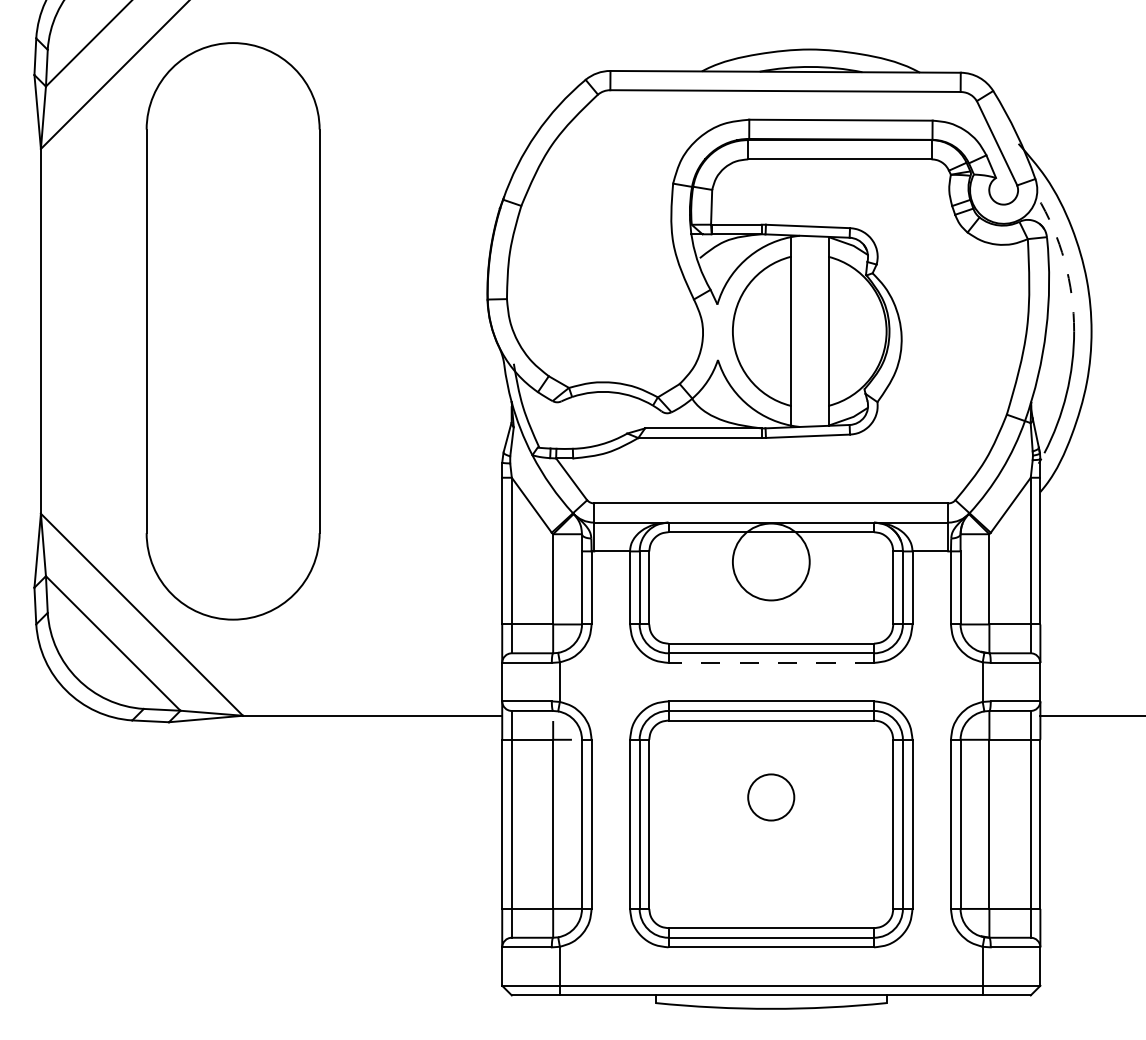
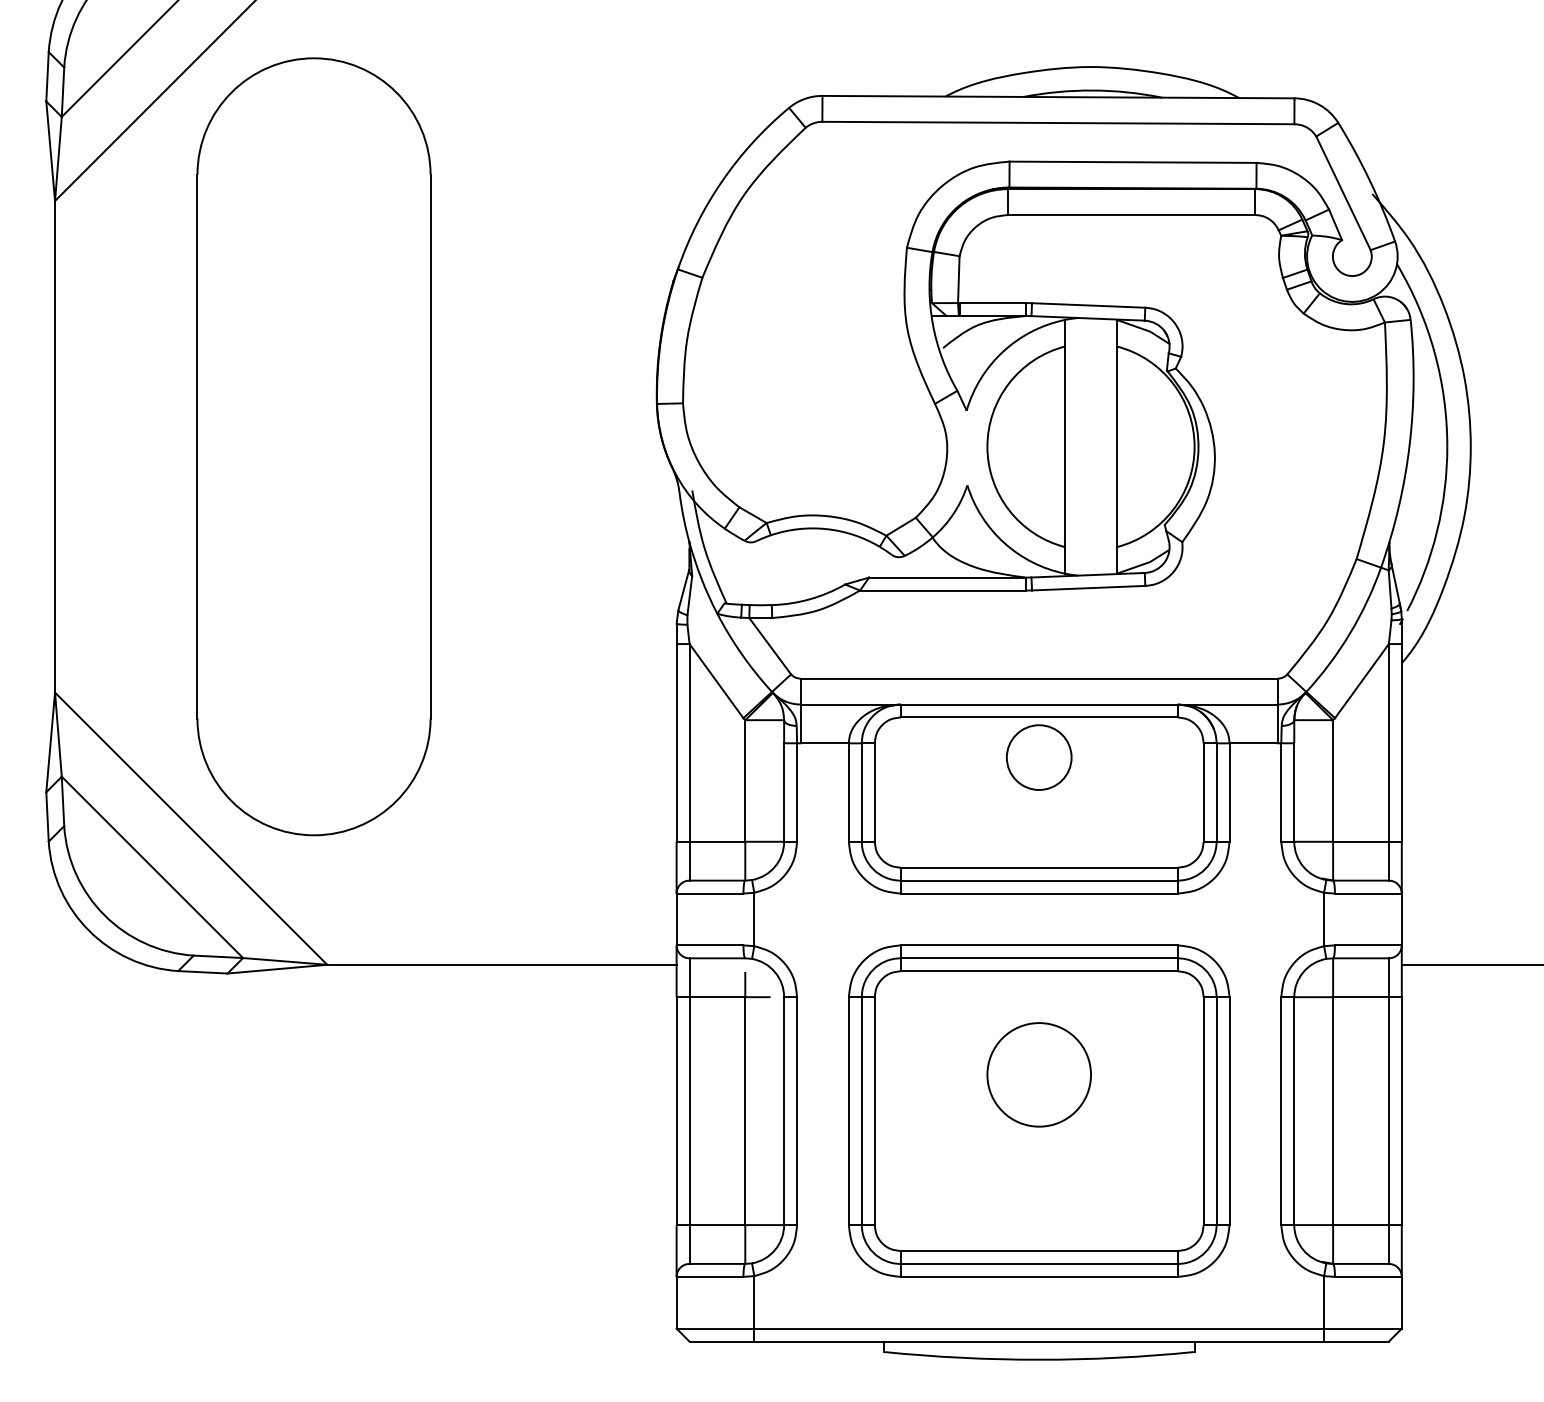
arc: (1064, 261) -> (1434, 352), dashed -> solid
circle: (770, 561) -> (1038, 757), size x0.62
line: (771, 662) -> (1039, 893), dashed -> solid
circle: (770, 797) -> (1038, 1074), size x1.67

